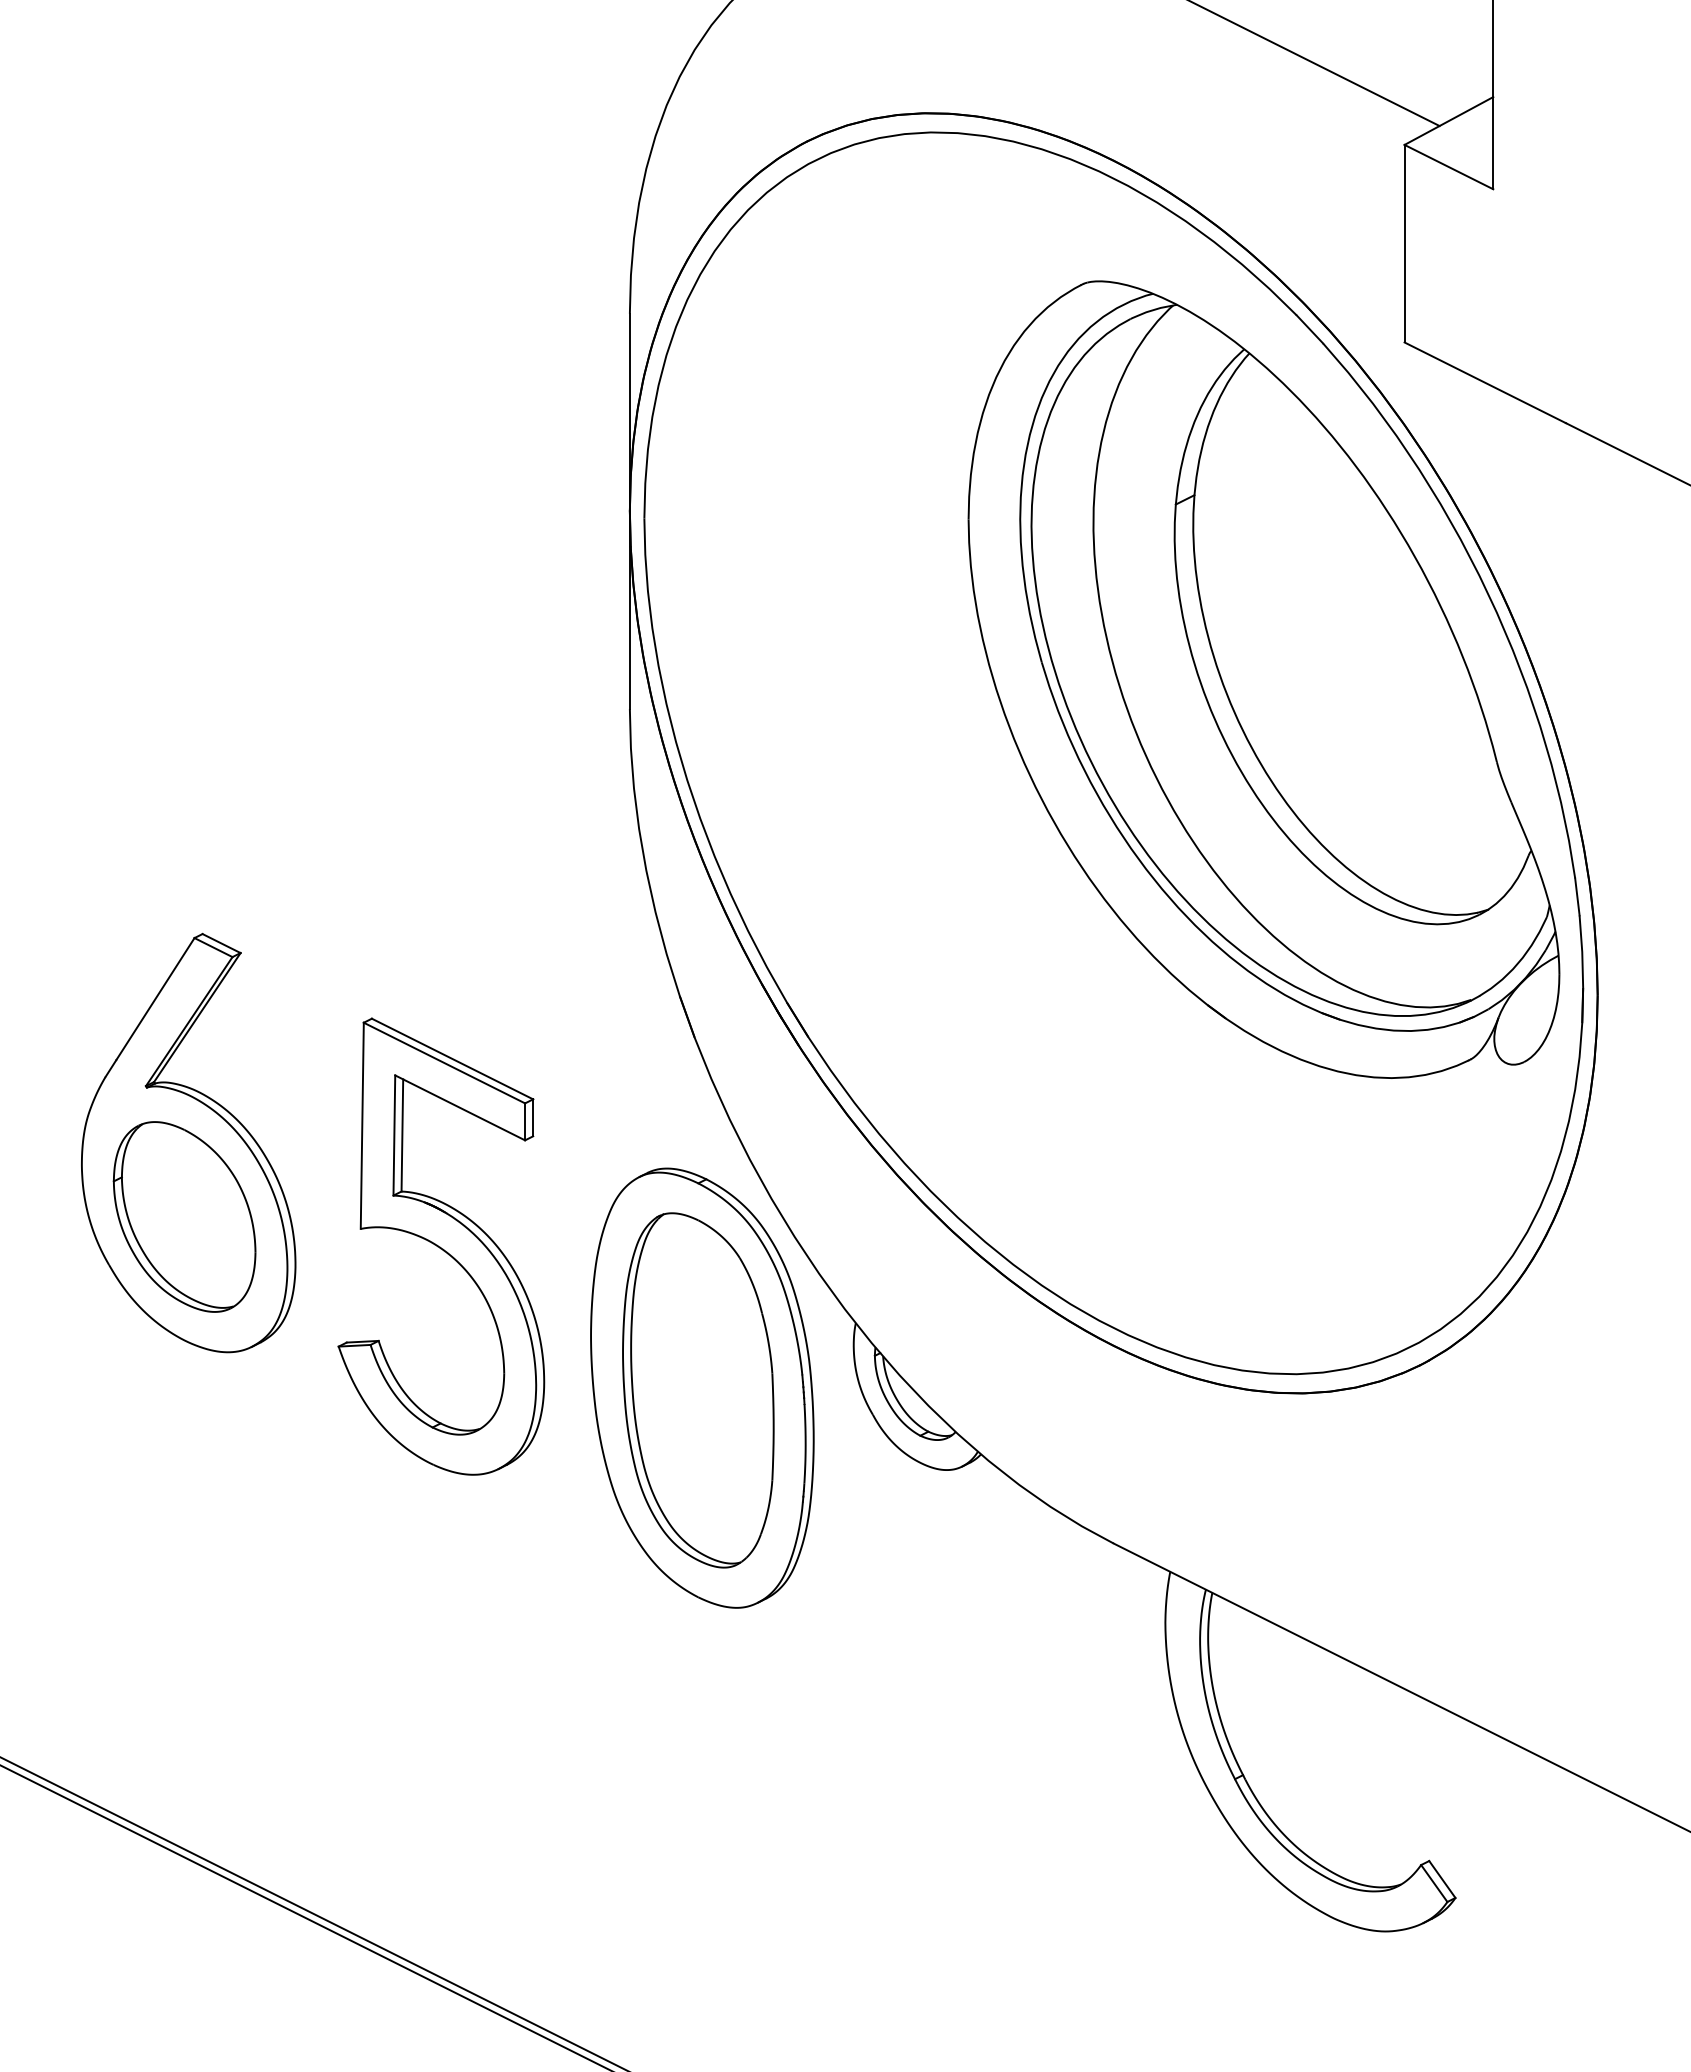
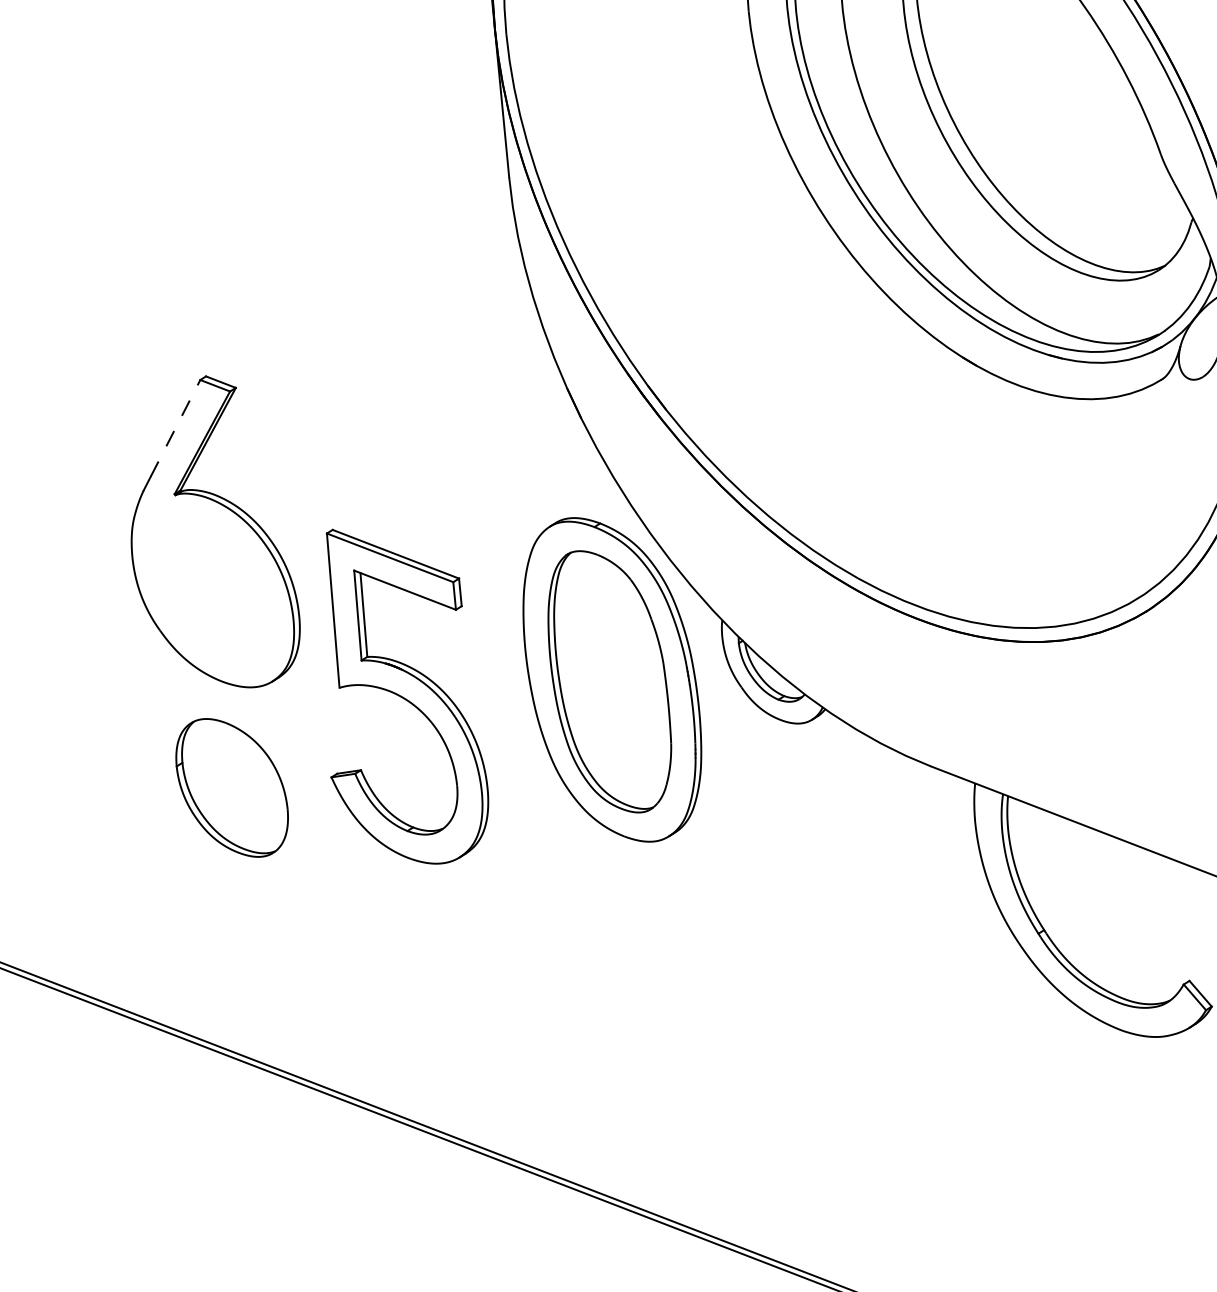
line: (155, 998) -> (175, 427), solid -> dashed
part: (184, 1216) -> (232, 787), moved
part: (441, 1246) -> (401, 695), moved

